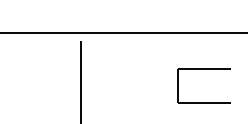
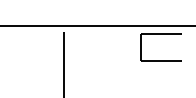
part: (203, 69) -> (160, 34), moved

